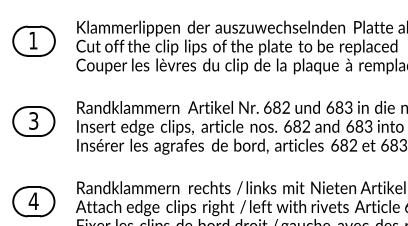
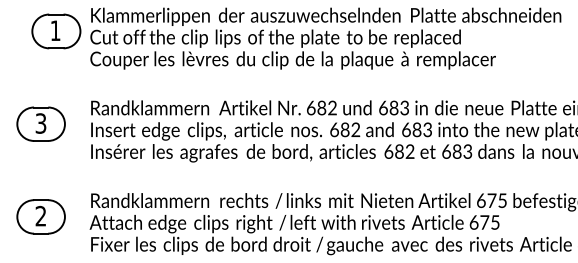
part: (34, 41) -> (56, 31), moved
text: (33, 200) -> (40, 215), 4 -> 2

